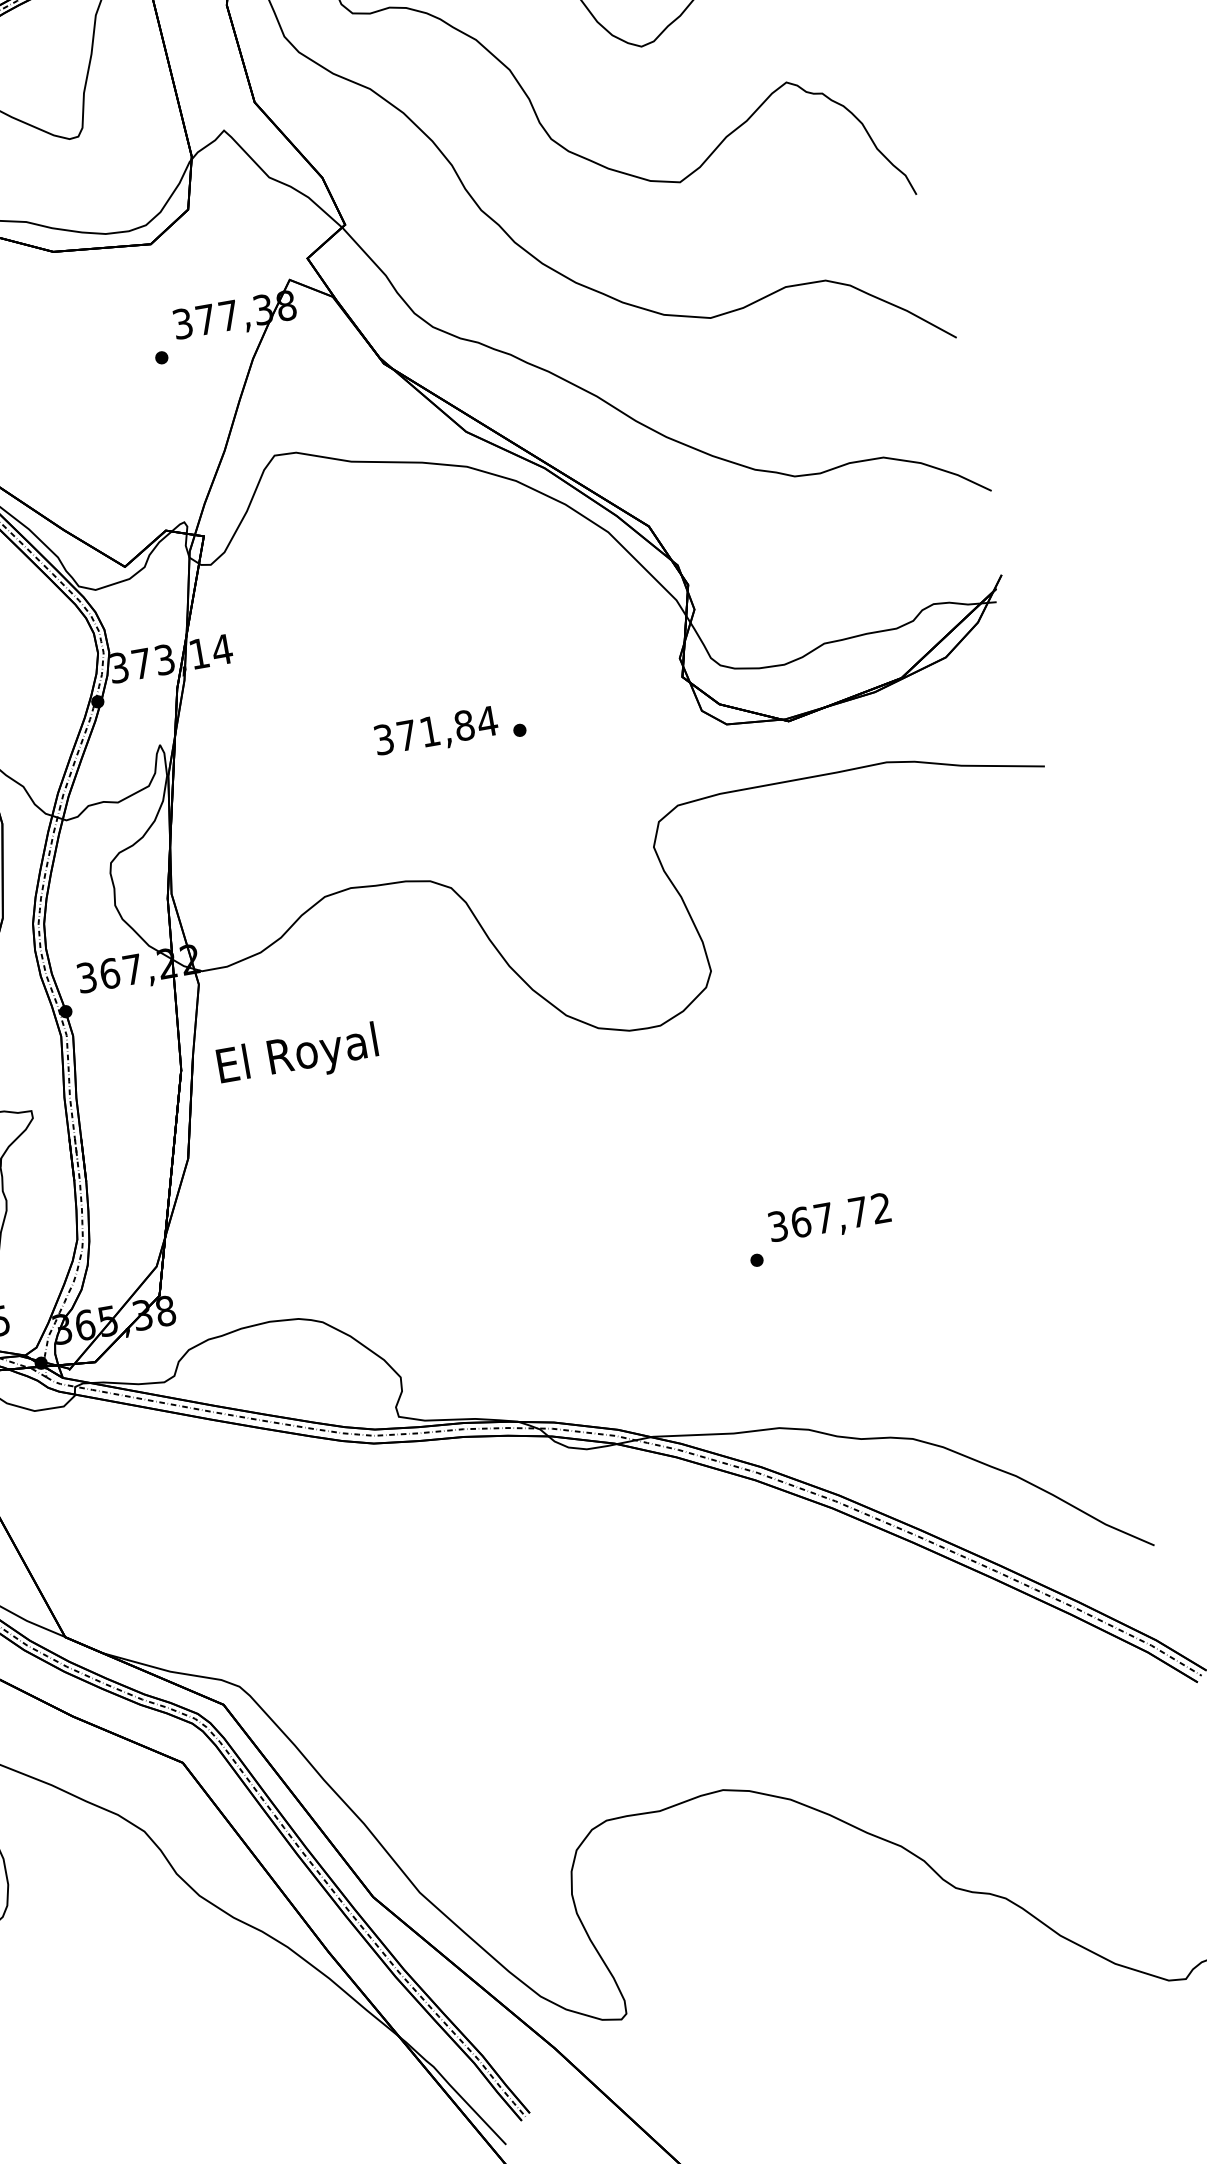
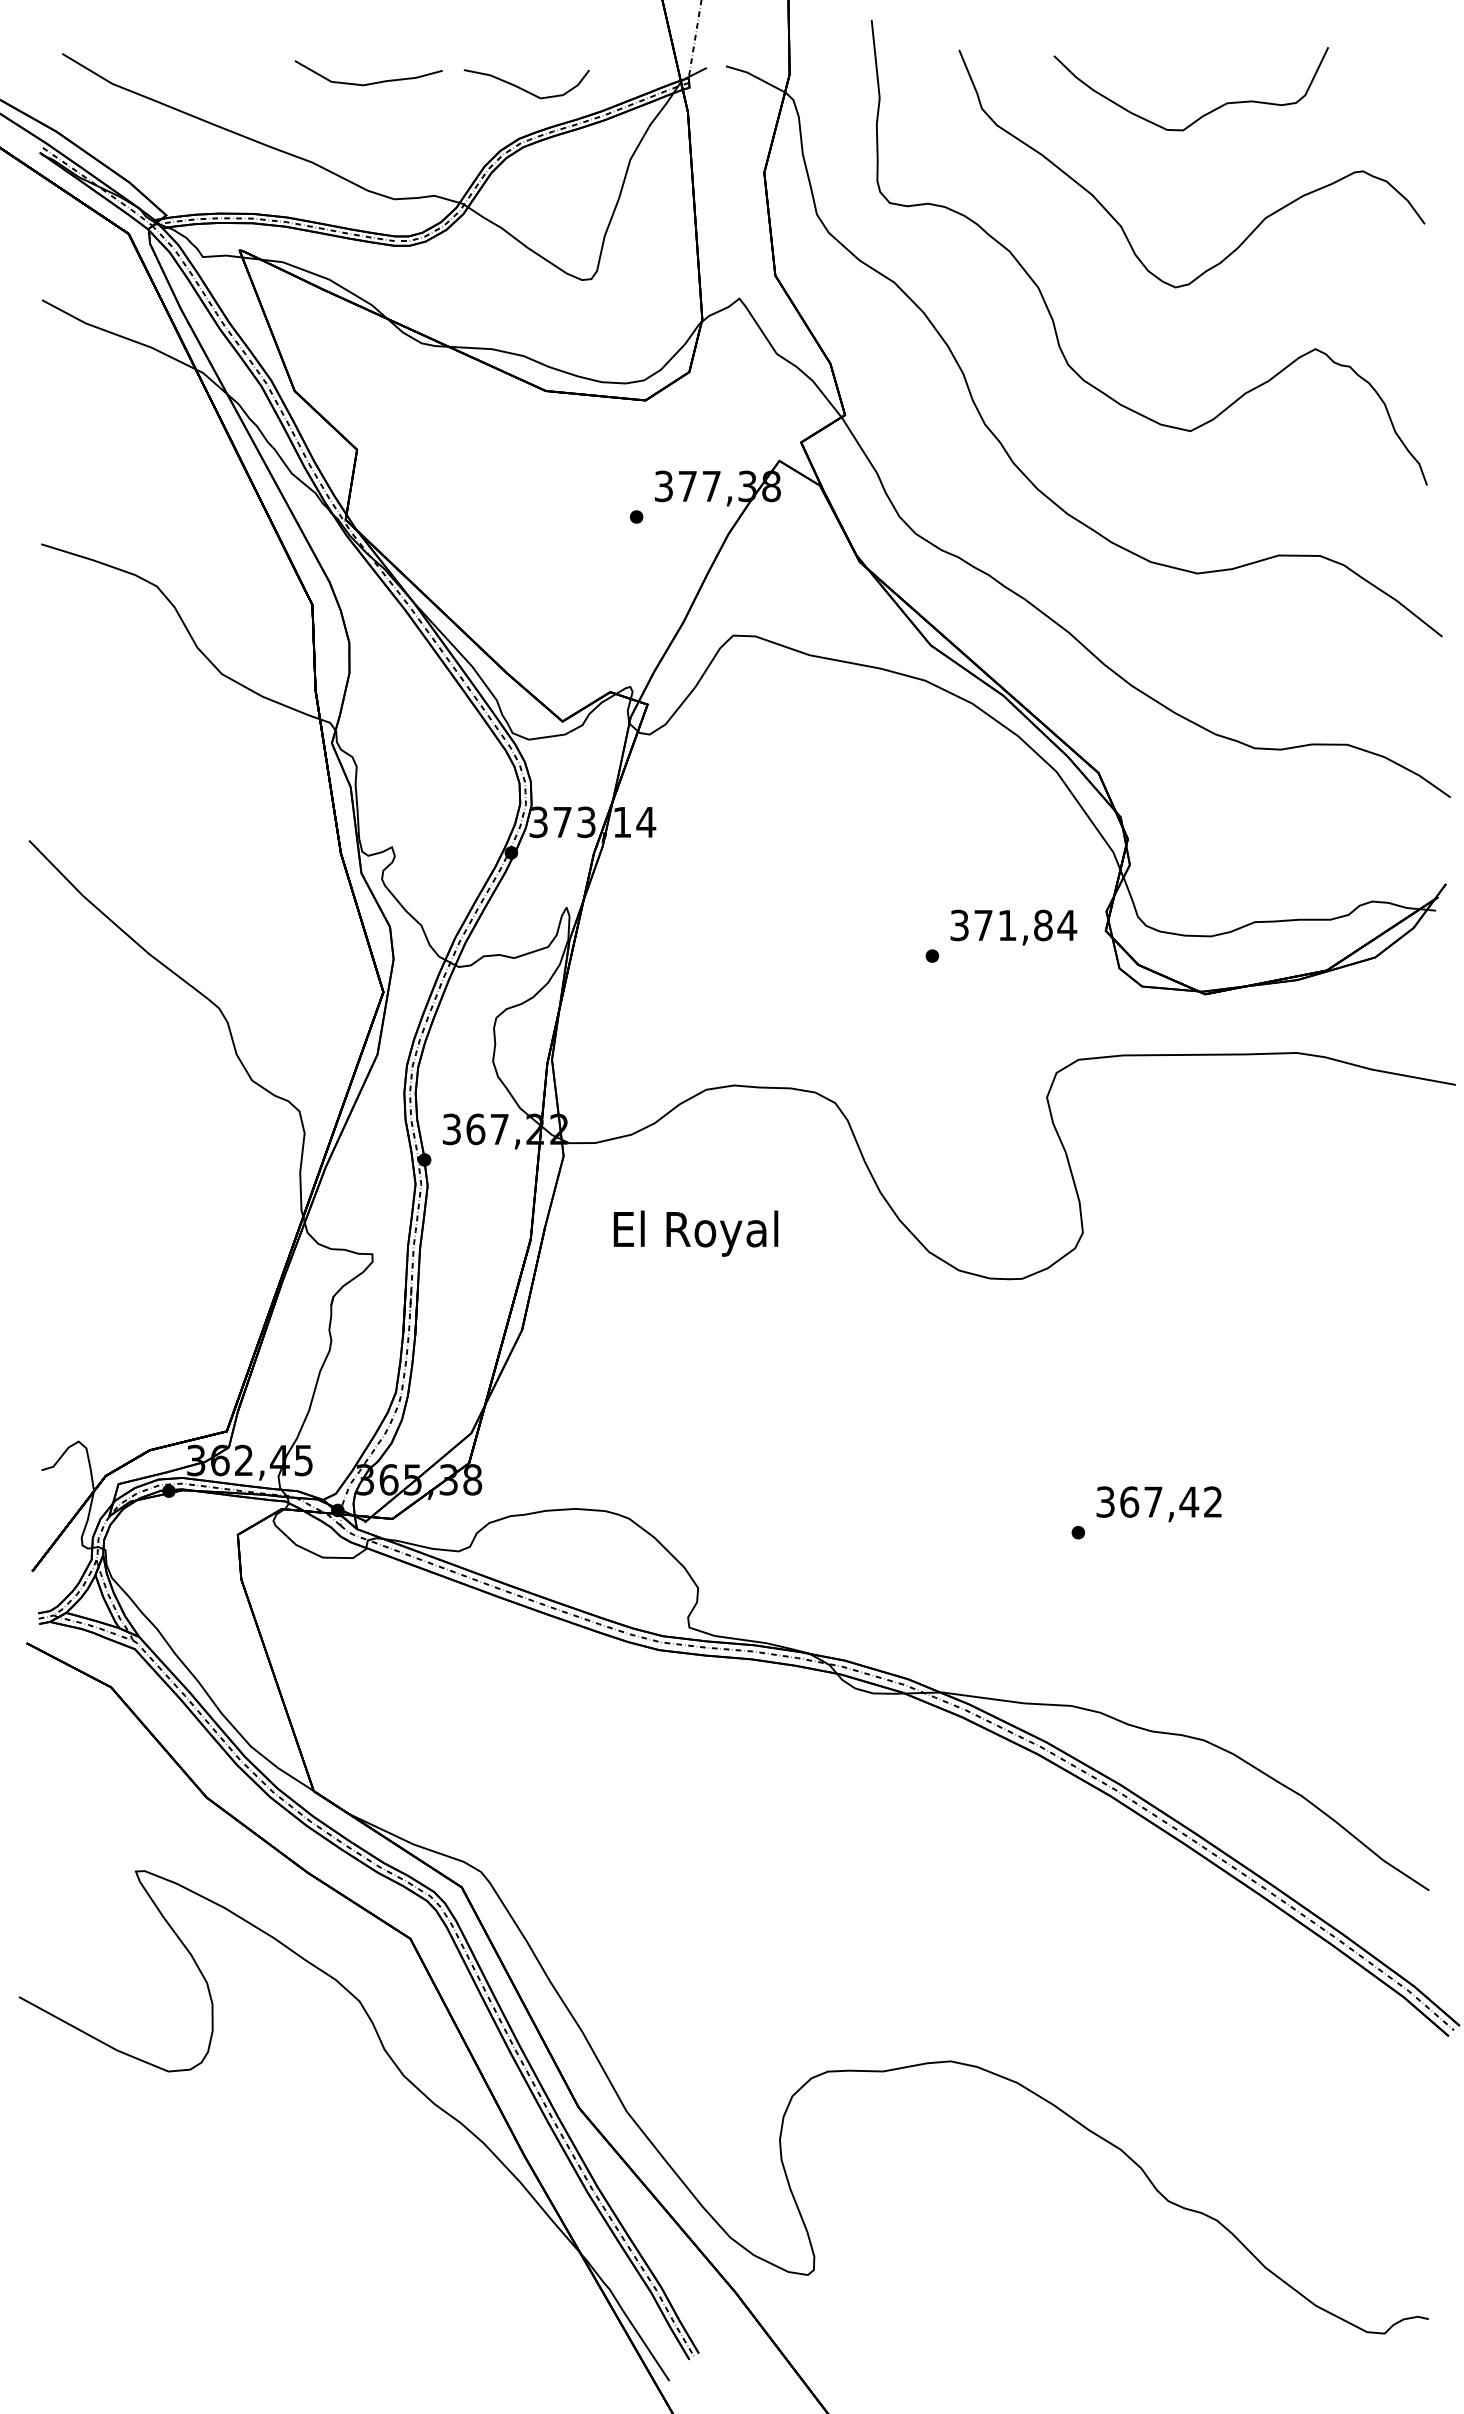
text: (436, 732) -> (1013, 927), moved
text: (297, 1056) -> (695, 1233), moved
text: (858, 1211) -> (1189, 1501), 367,72 -> 367,42

